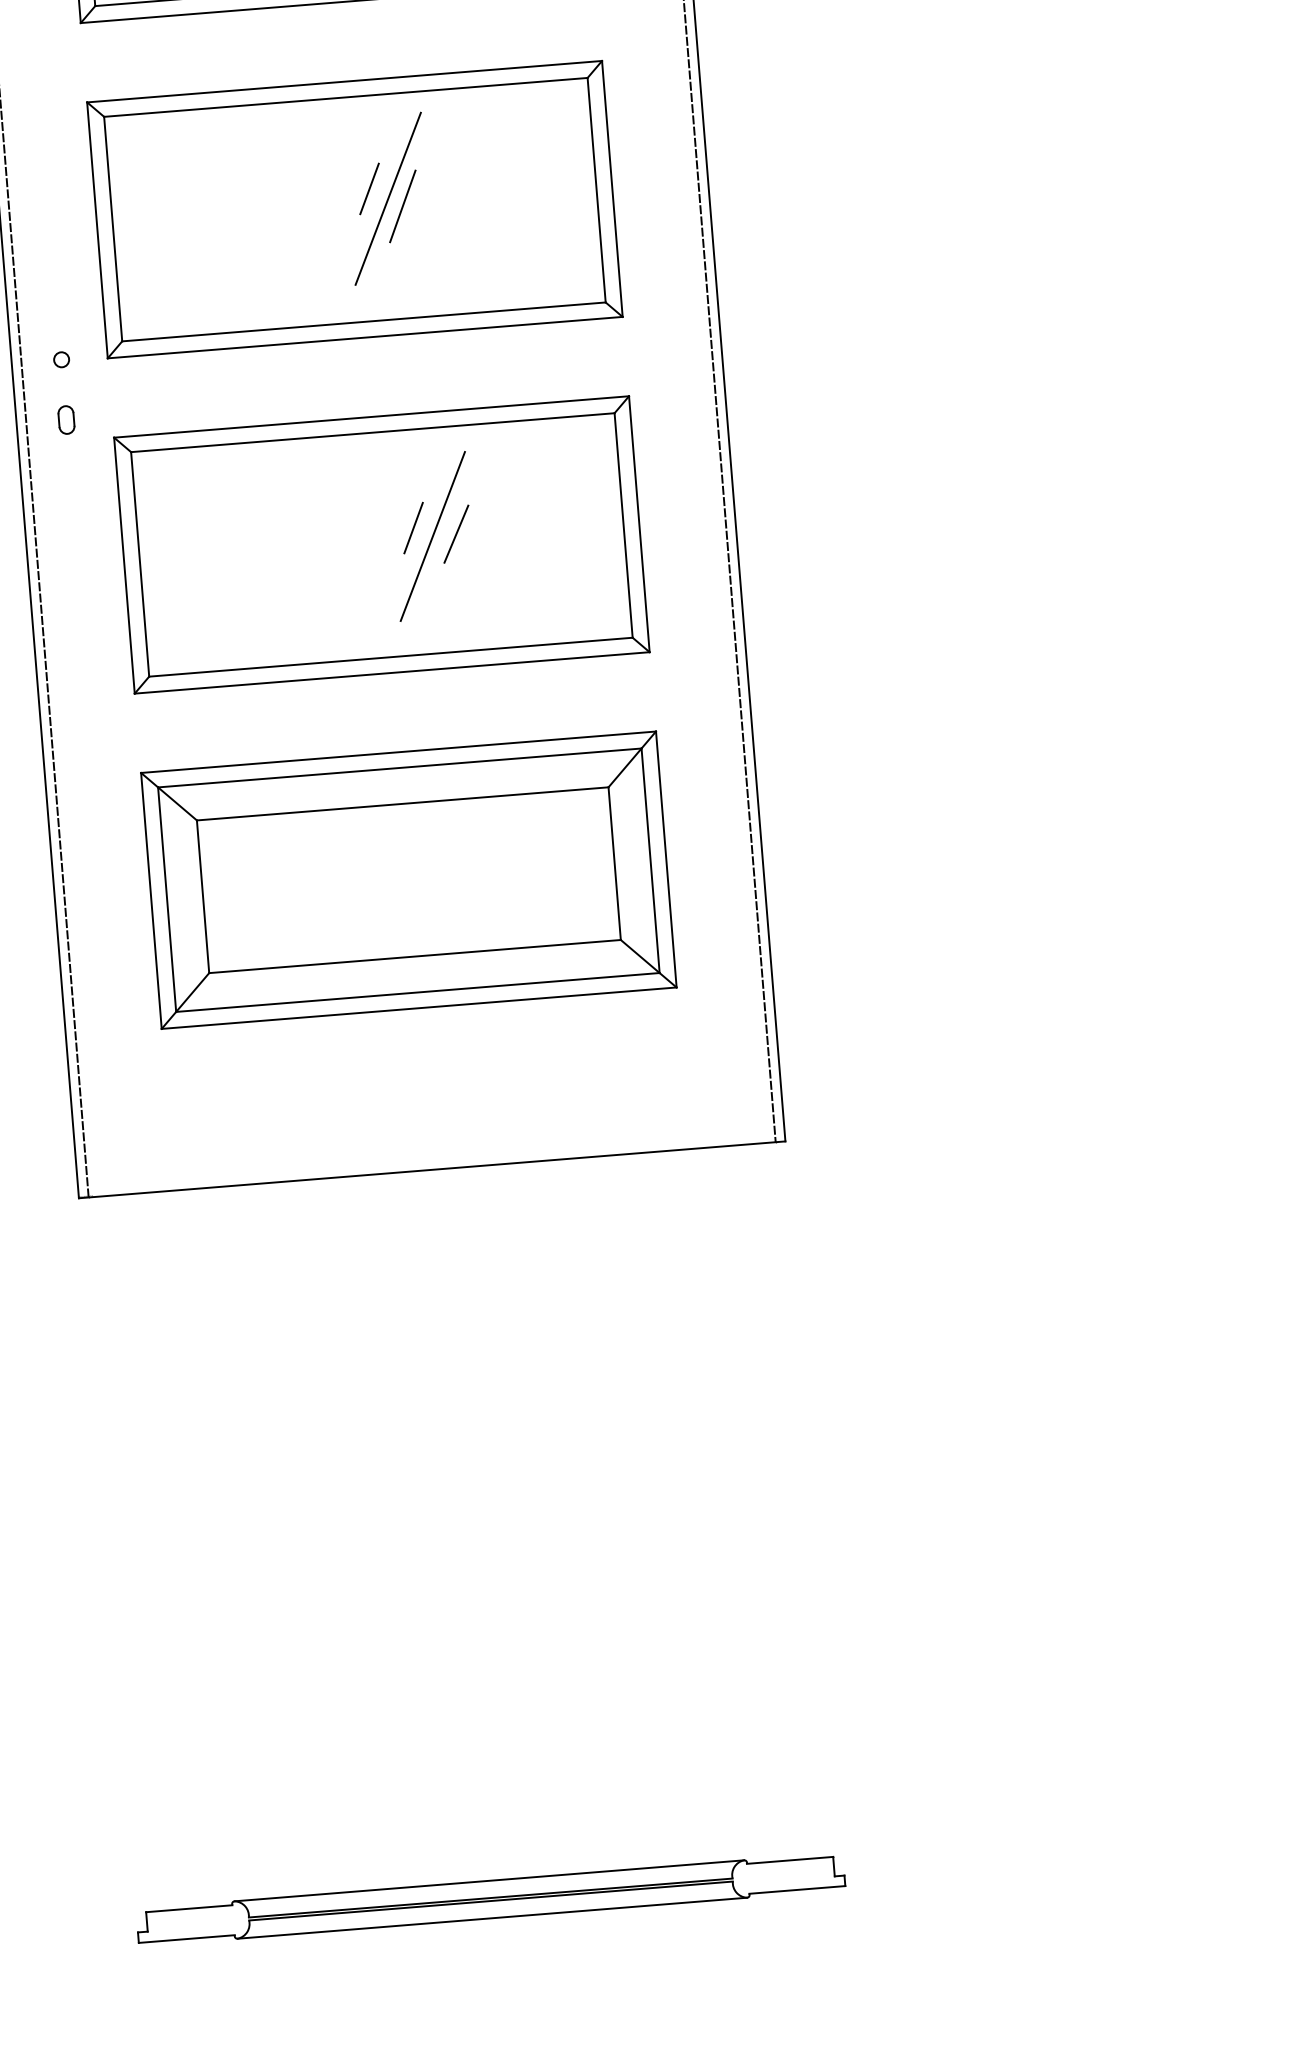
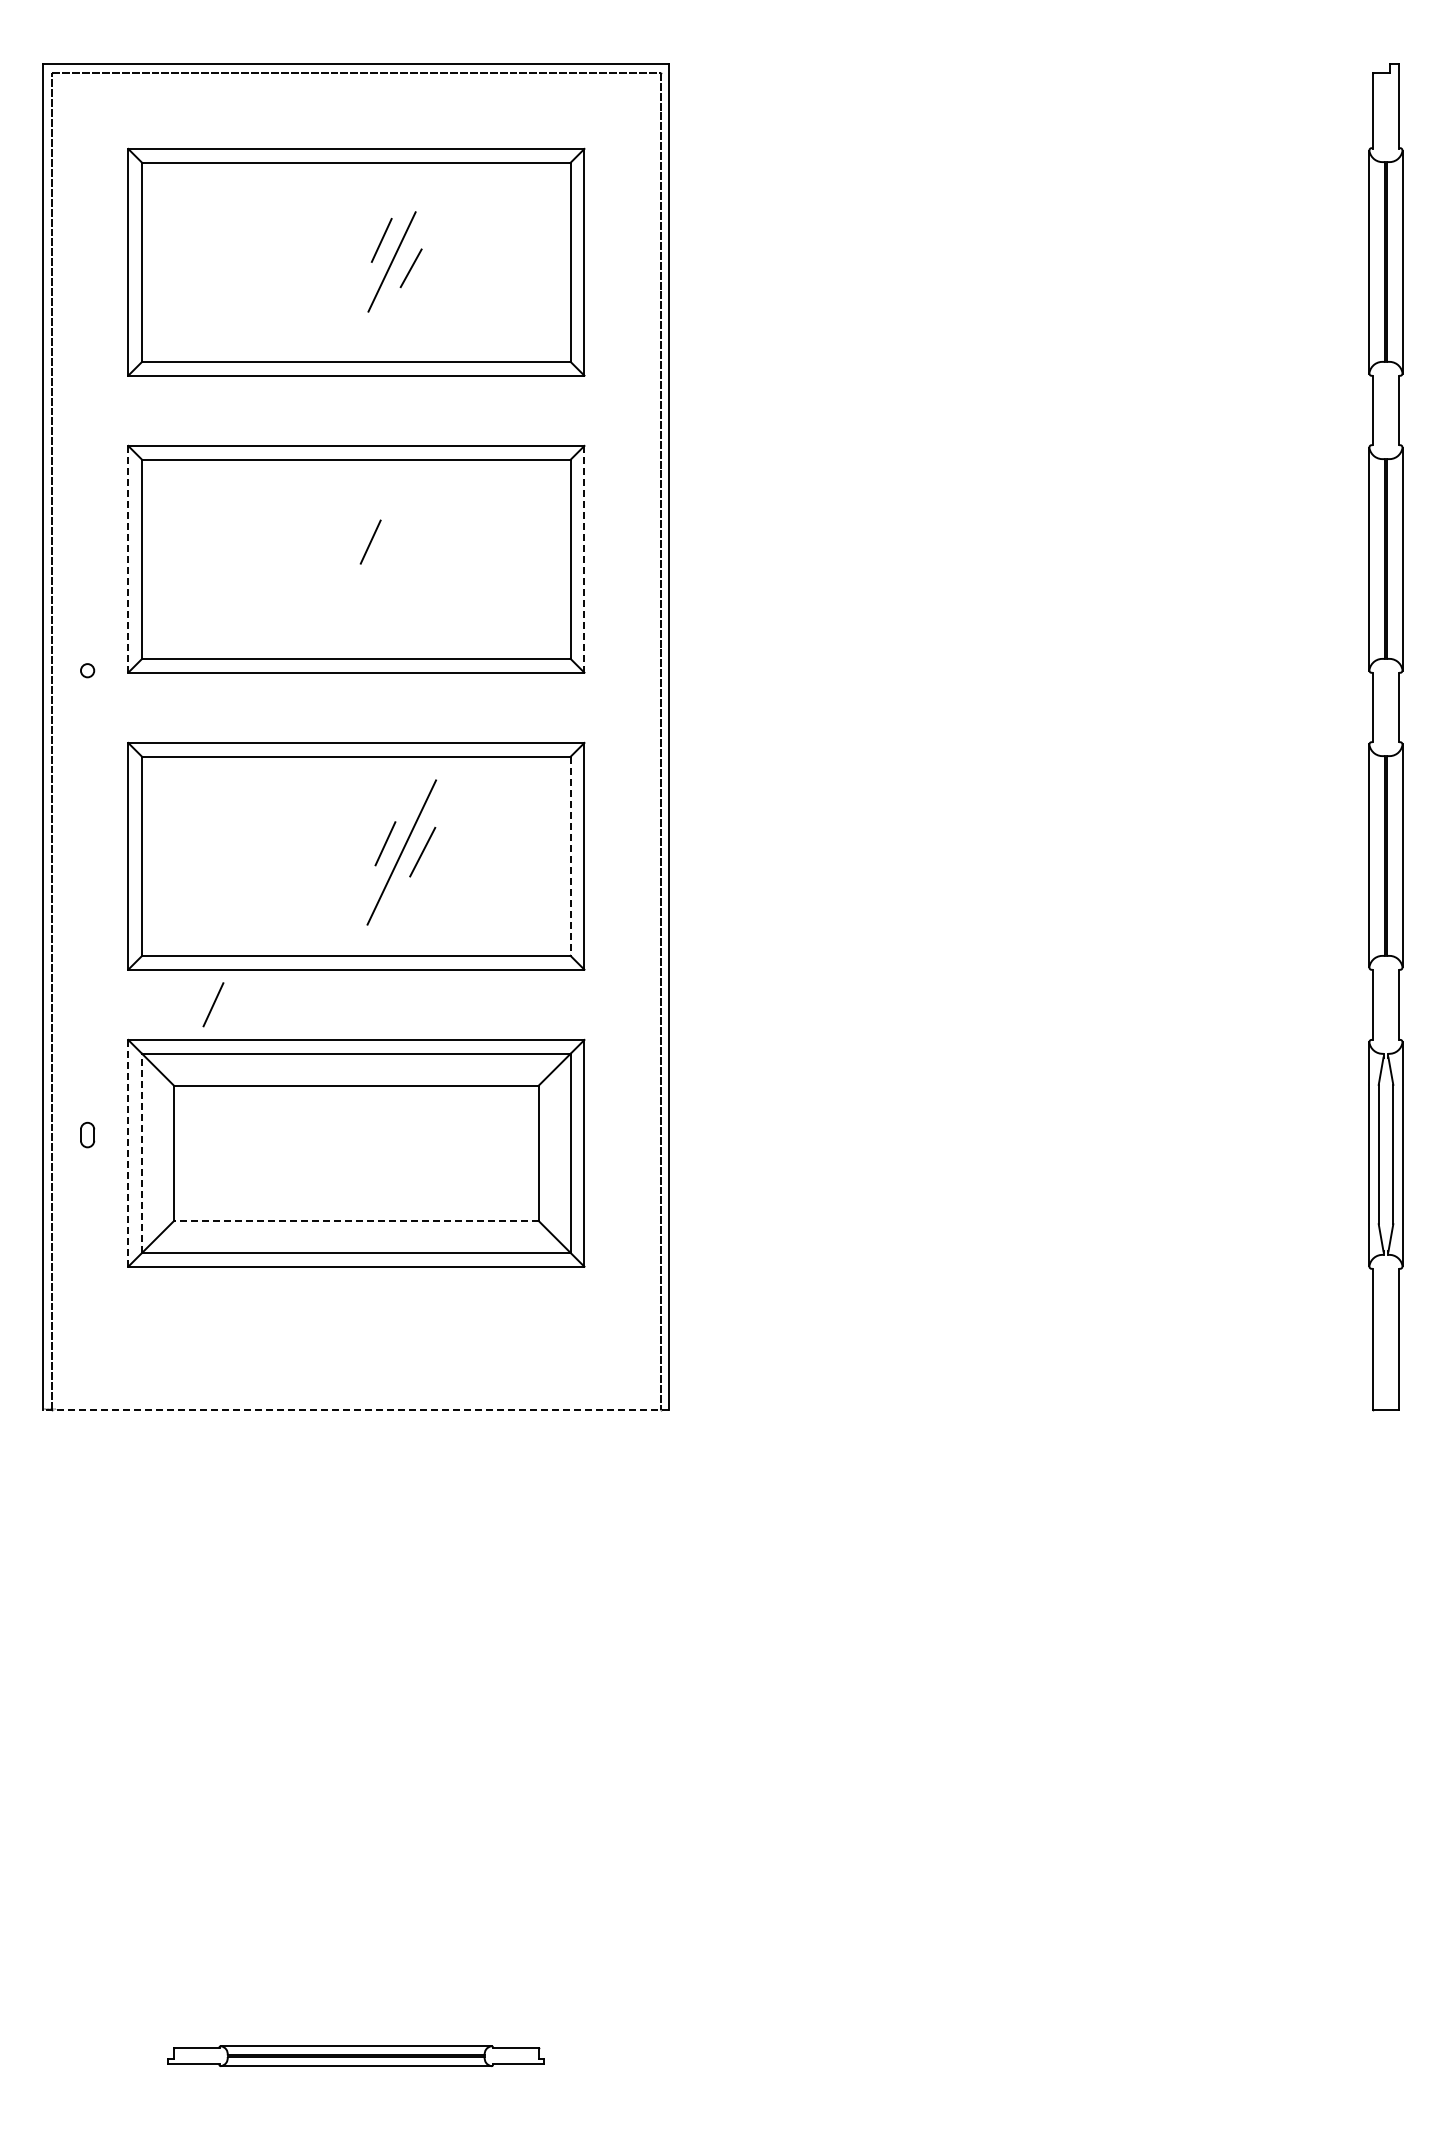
line: (612, 189) -> (584, 559), solid -> dashed
line: (388, 198) -> (386, 551), removed
line: (402, 206) -> (398, 559), removed
line: (97, 229) -> (128, 558), solid -> dashed
part: (66, 419) -> (87, 1134), moved
line: (623, 525) -> (570, 856), solid -> dashed
line: (234, 725) -> (213, 1004), added
line: (167, 898) -> (142, 1152), solid -> dashed
line: (151, 899) -> (128, 1152), solid -> dashed
line: (413, 956) -> (355, 1220), solid -> dashed
line: (432, 1169) -> (356, 1409), solid -> dashed
part: (489, 1898) -> (355, 2055), size x0.6

